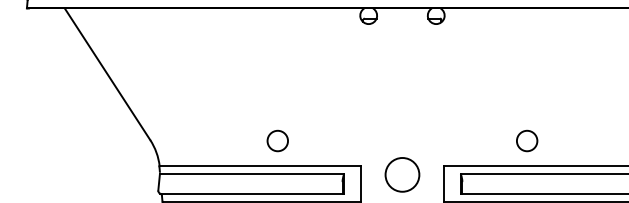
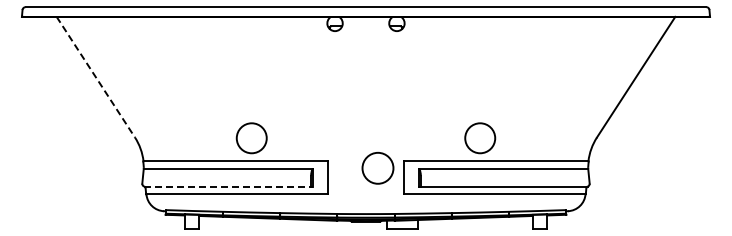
line: (107, 74) -> (95, 77), solid -> dashed
circle: (277, 140) -> (251, 137), size x1.6
circle: (526, 140) -> (479, 137), size x1.6
circle: (401, 175) -> (377, 168), moved
line: (252, 193) -> (228, 186), solid -> dashed

